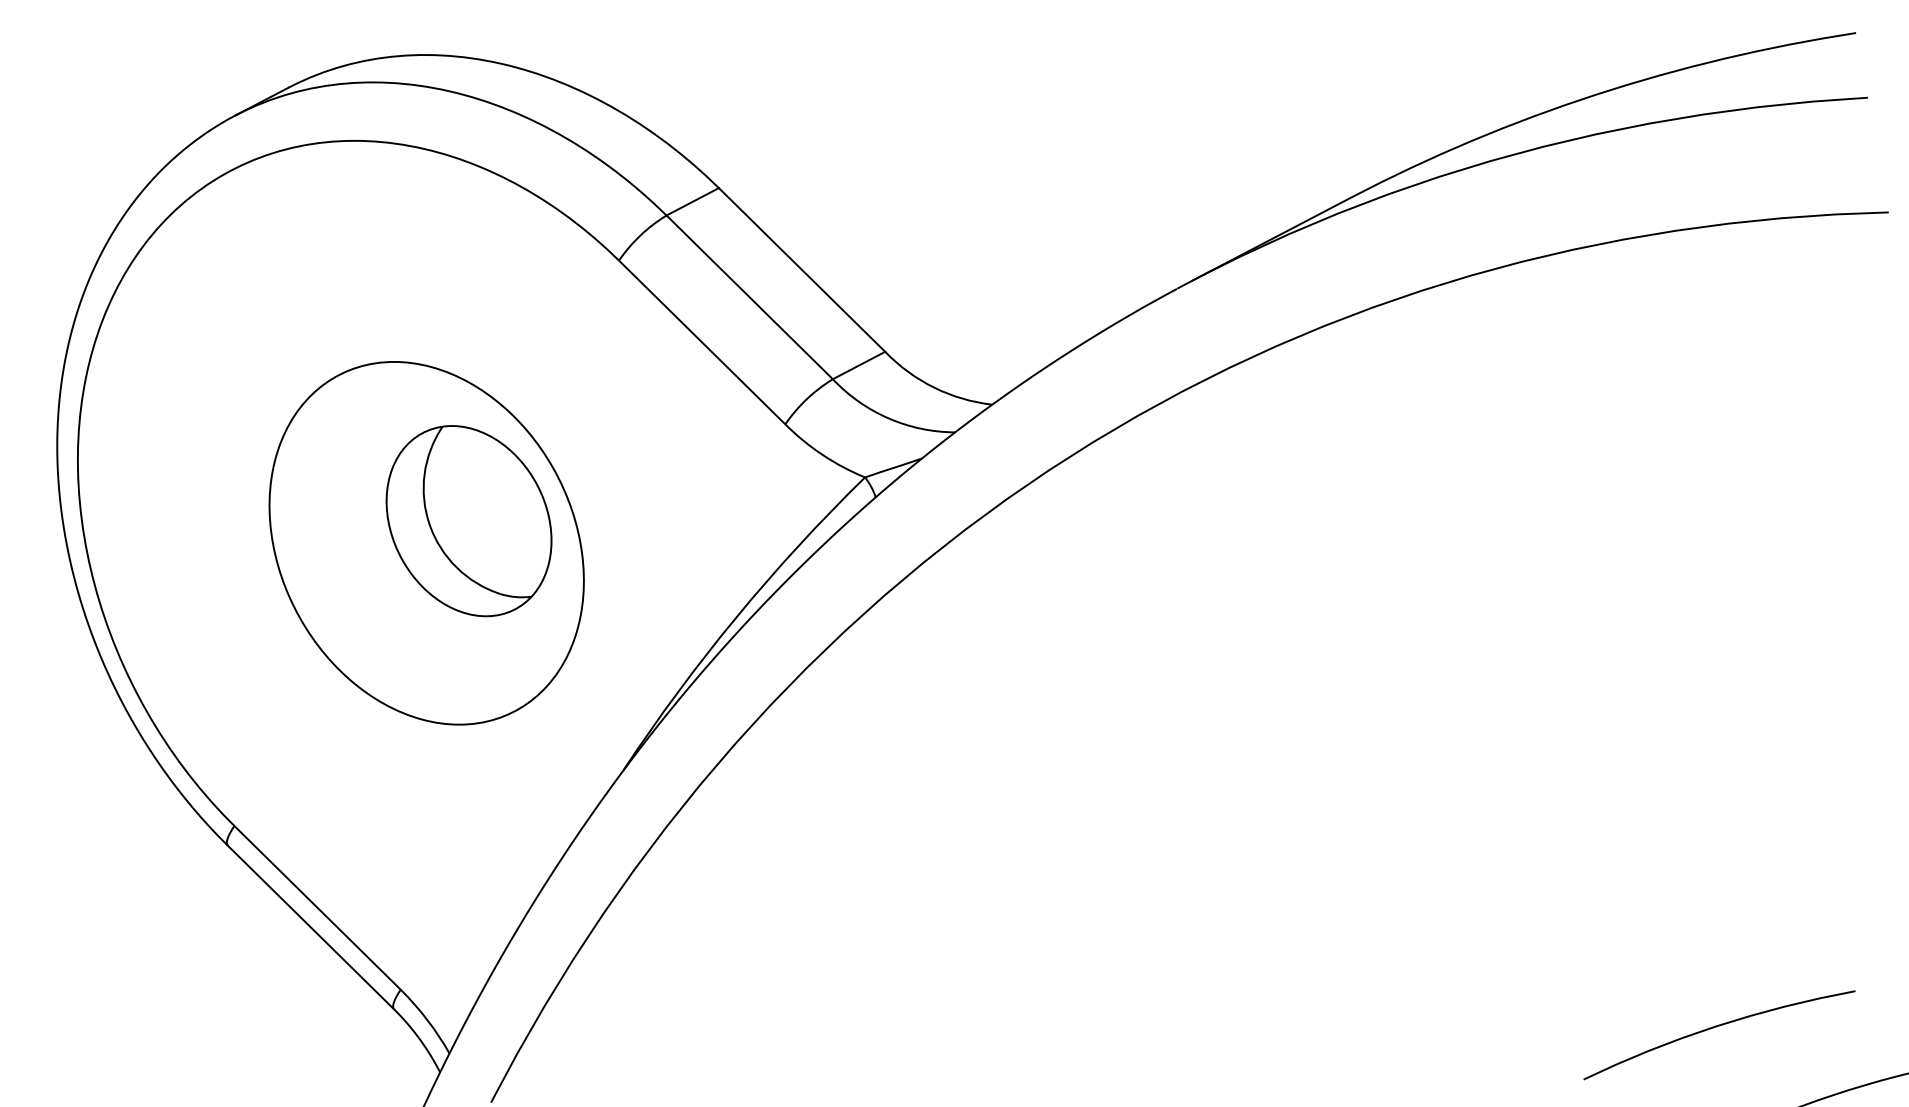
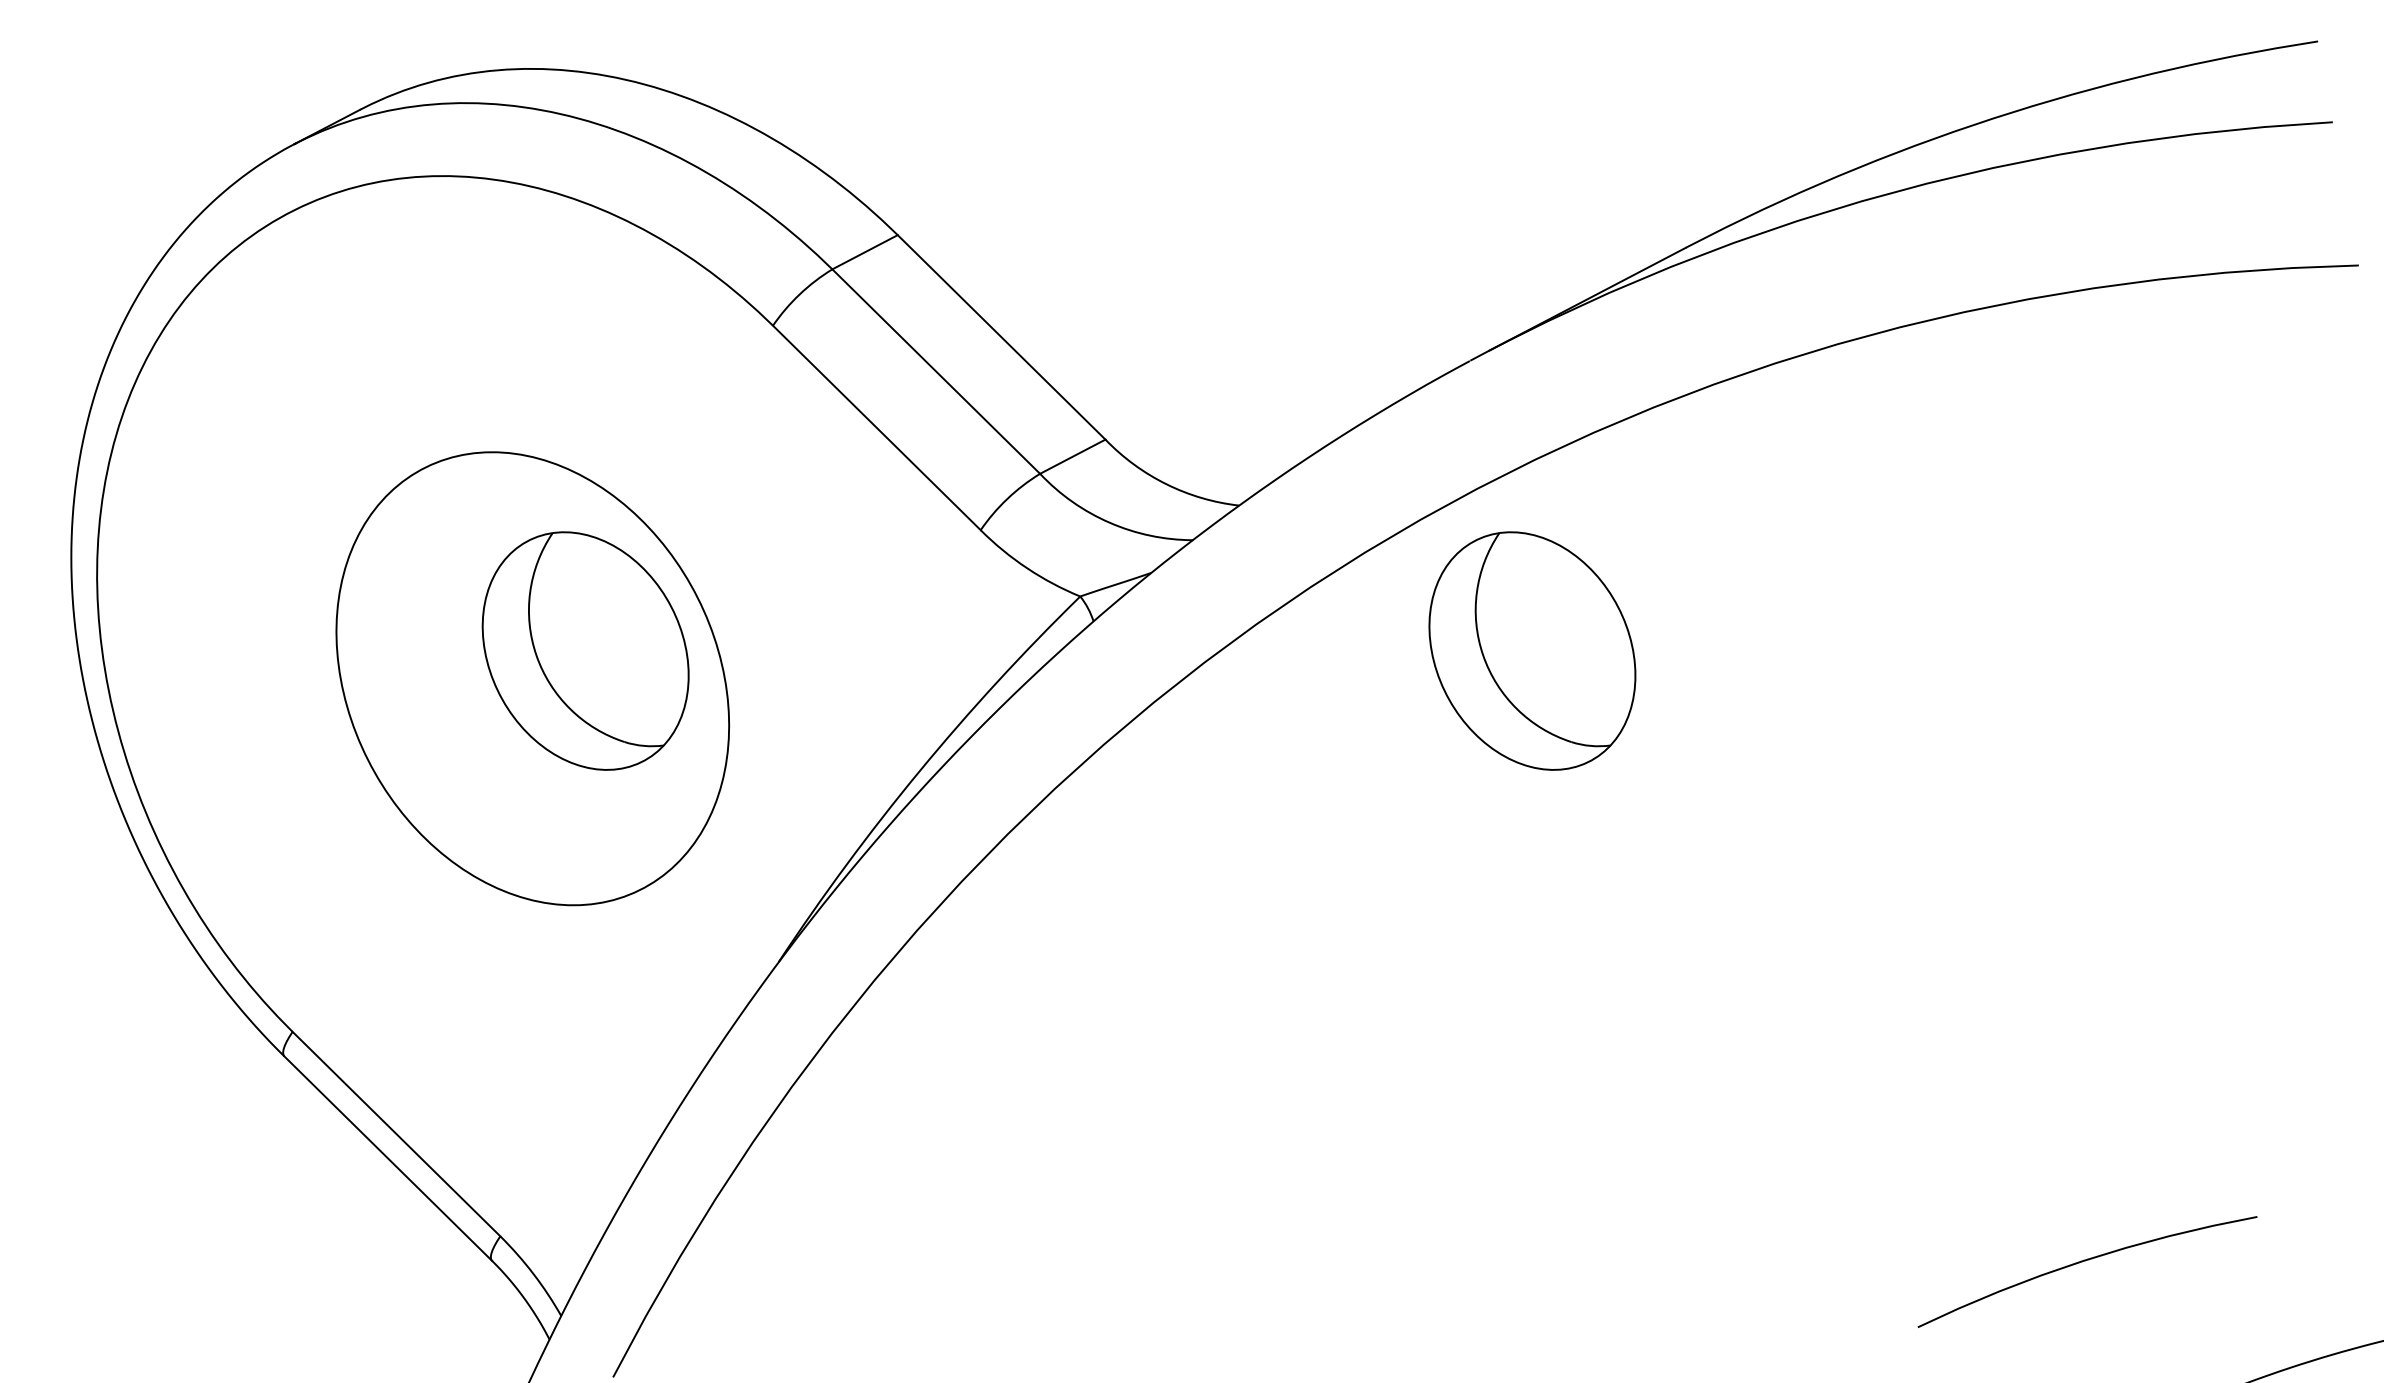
part: (1226, 521) -> (1531, 651), added
curve: (1716, 1027) -> (2083, 1262), moved

